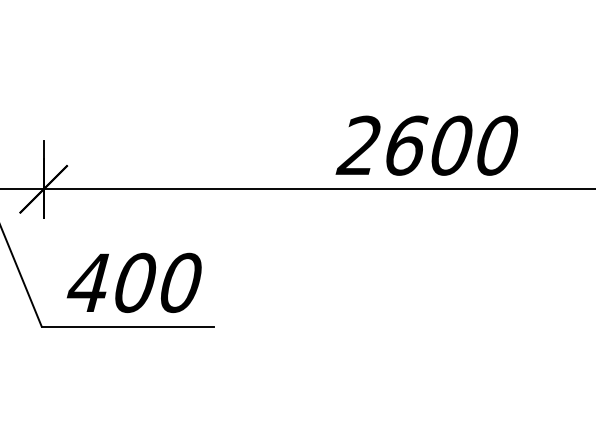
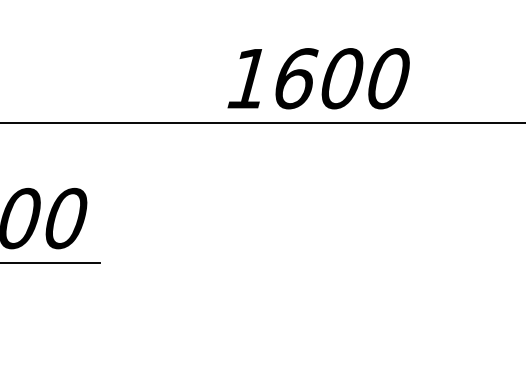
text: (357, 144) -> (246, 77), 2600 -> 1600

